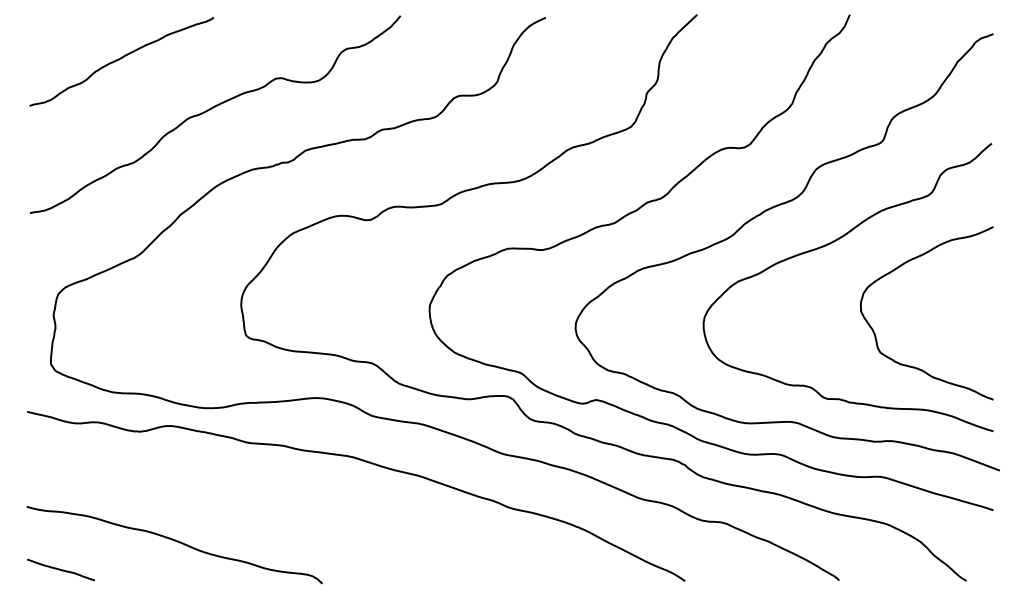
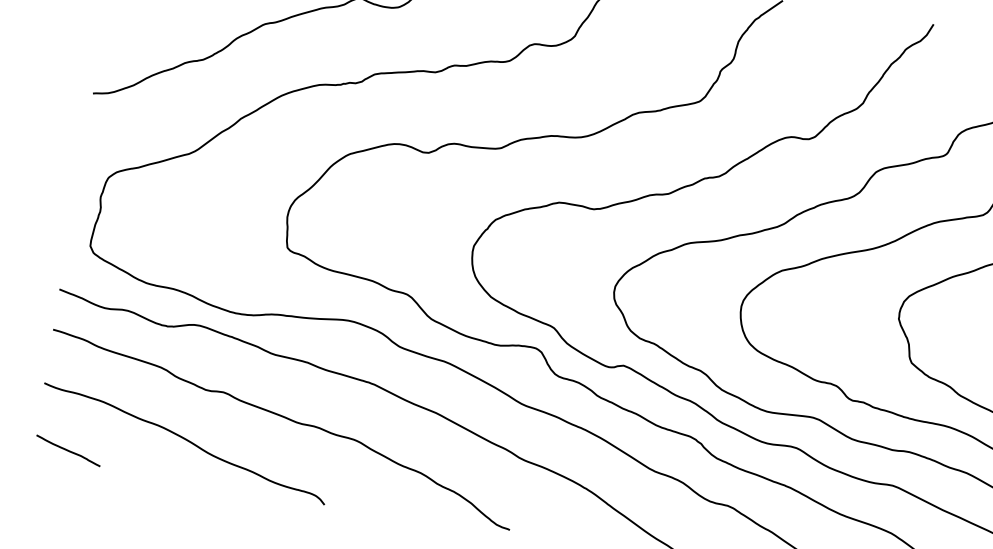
curve: (272, 505) -> (287, 419), added

